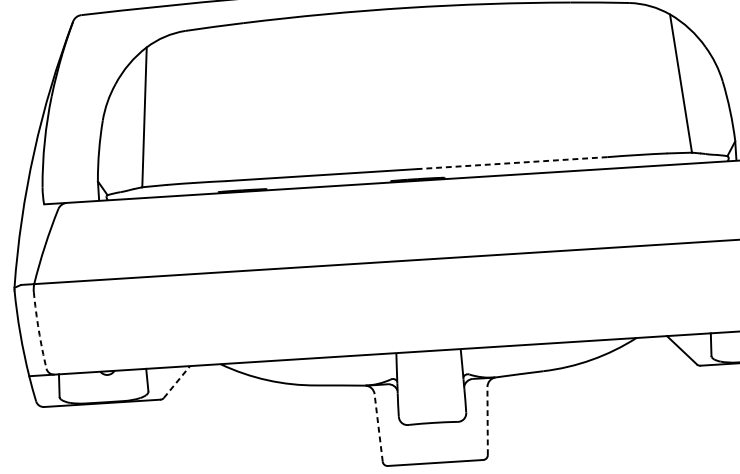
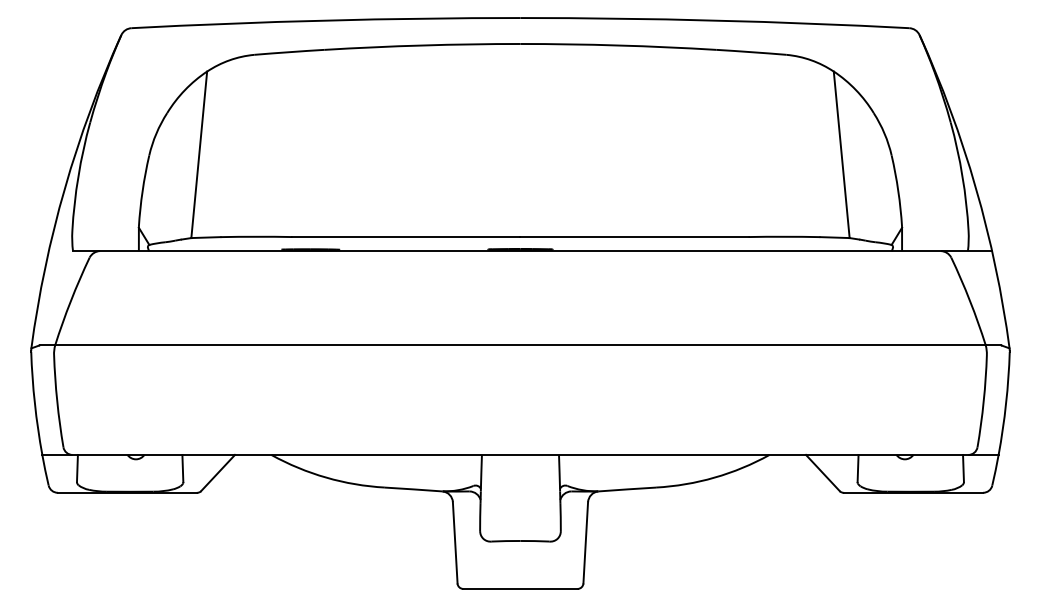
line: (512, 163) -> (634, 237), dashed -> solid
arc: (39, 330) -> (57, 401), dashed -> solid
line: (177, 382) -> (218, 473), dashed -> solid
line: (487, 420) -> (585, 542), dashed -> solid
line: (378, 427) -> (455, 542), dashed -> solid

